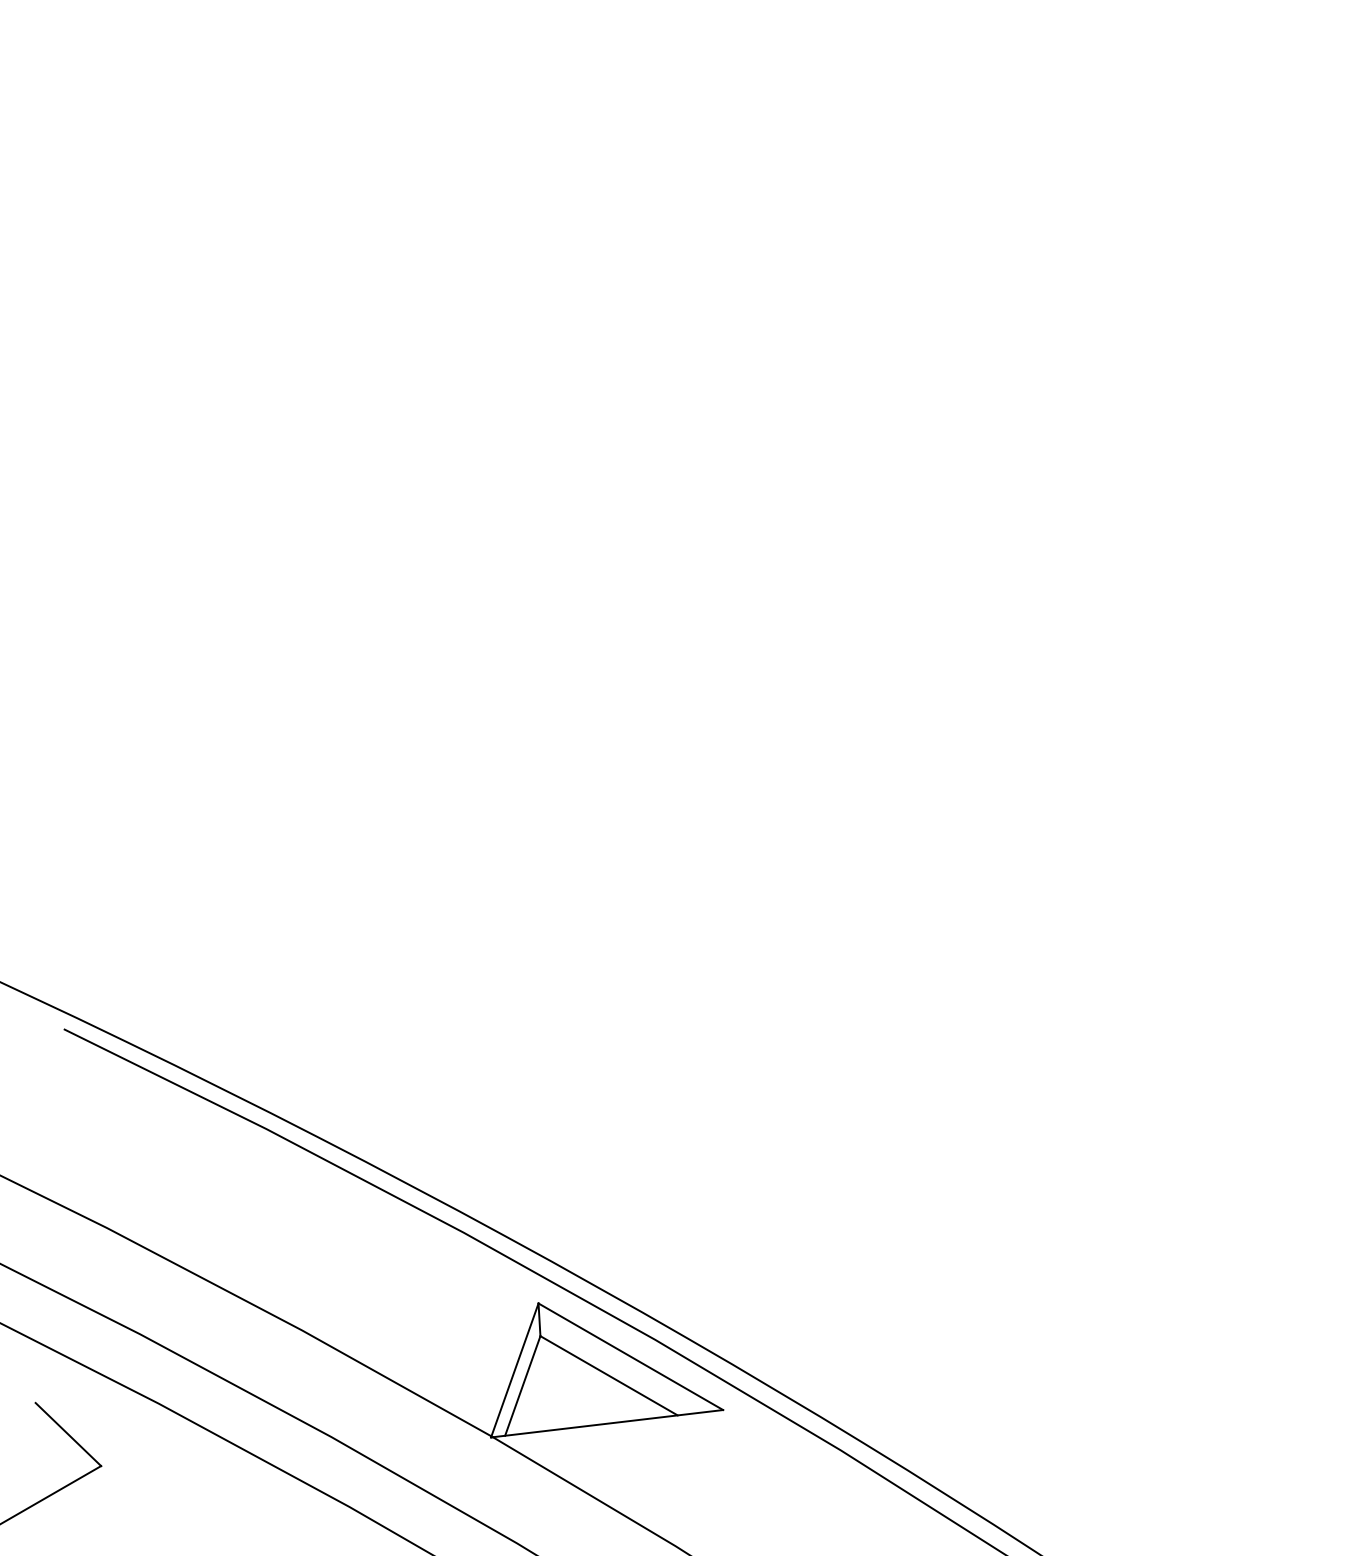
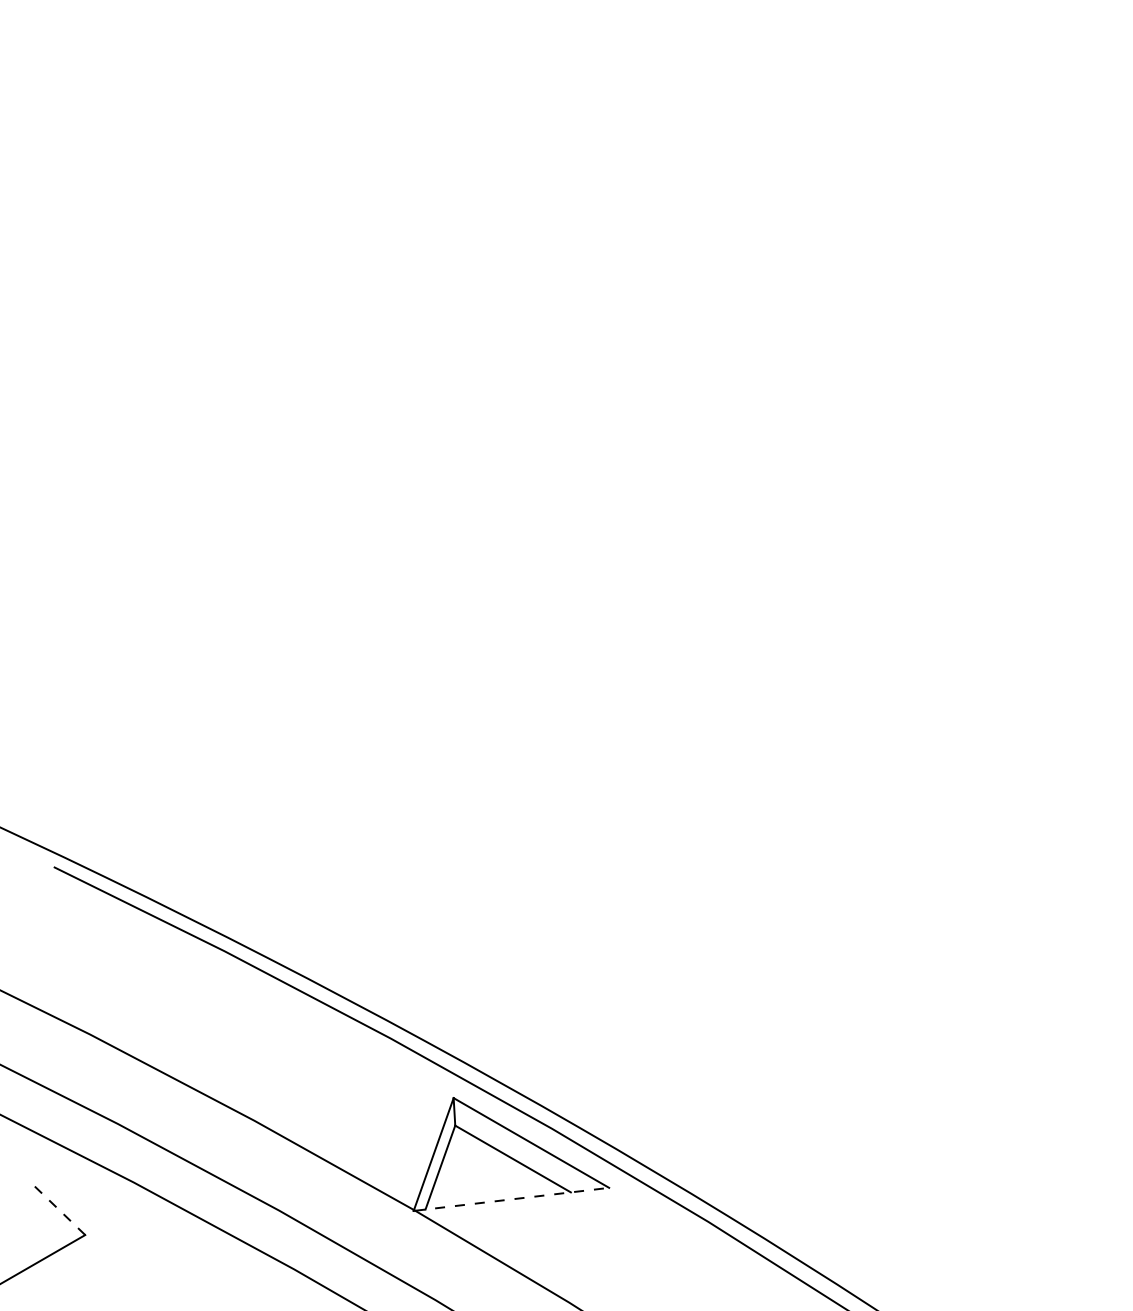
line: (608, 1423) -> (512, 1199), solid -> dashed
line: (68, 1434) -> (57, 1208), solid -> dashed

